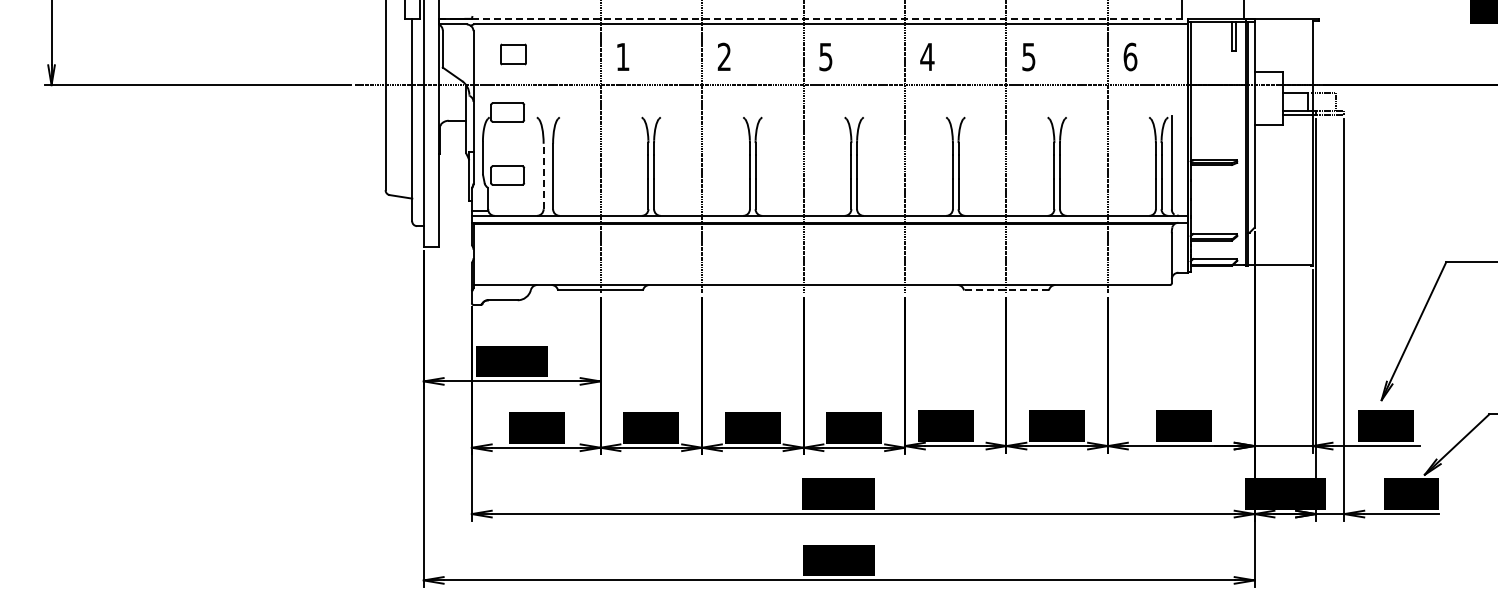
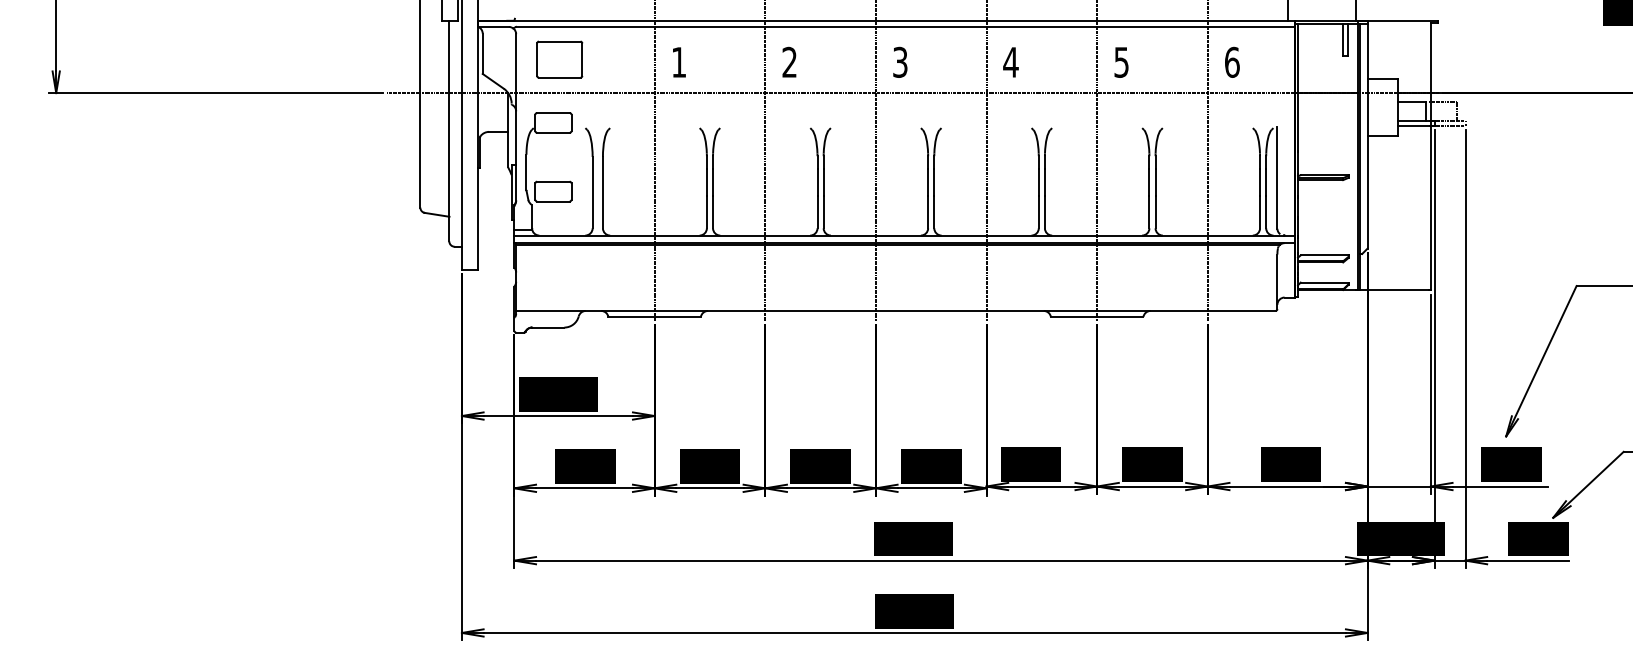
line: (813, 18) -> (886, 20), dashed -> solid
part: (513, 54) -> (559, 59), size x1.67
text: (826, 56) -> (900, 61), 5 -> 3
line: (543, 176) -> (592, 192), dashed -> solid
line: (1005, 290) -> (1096, 316), dashed -> solid

